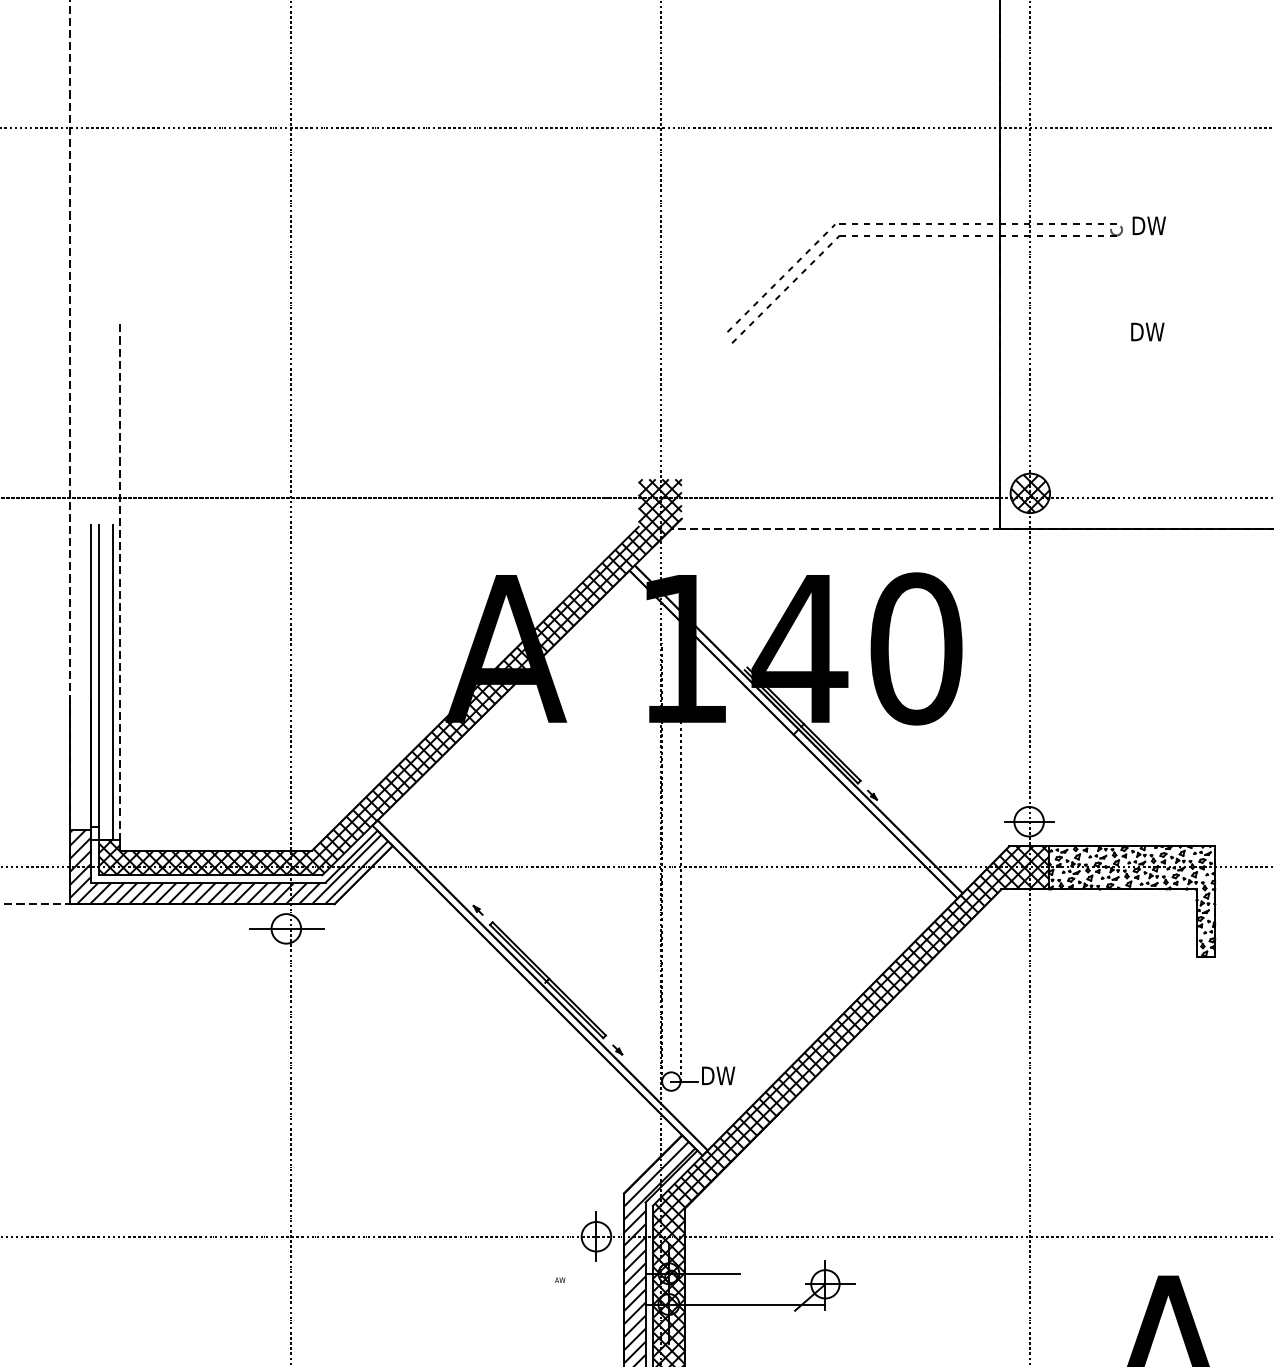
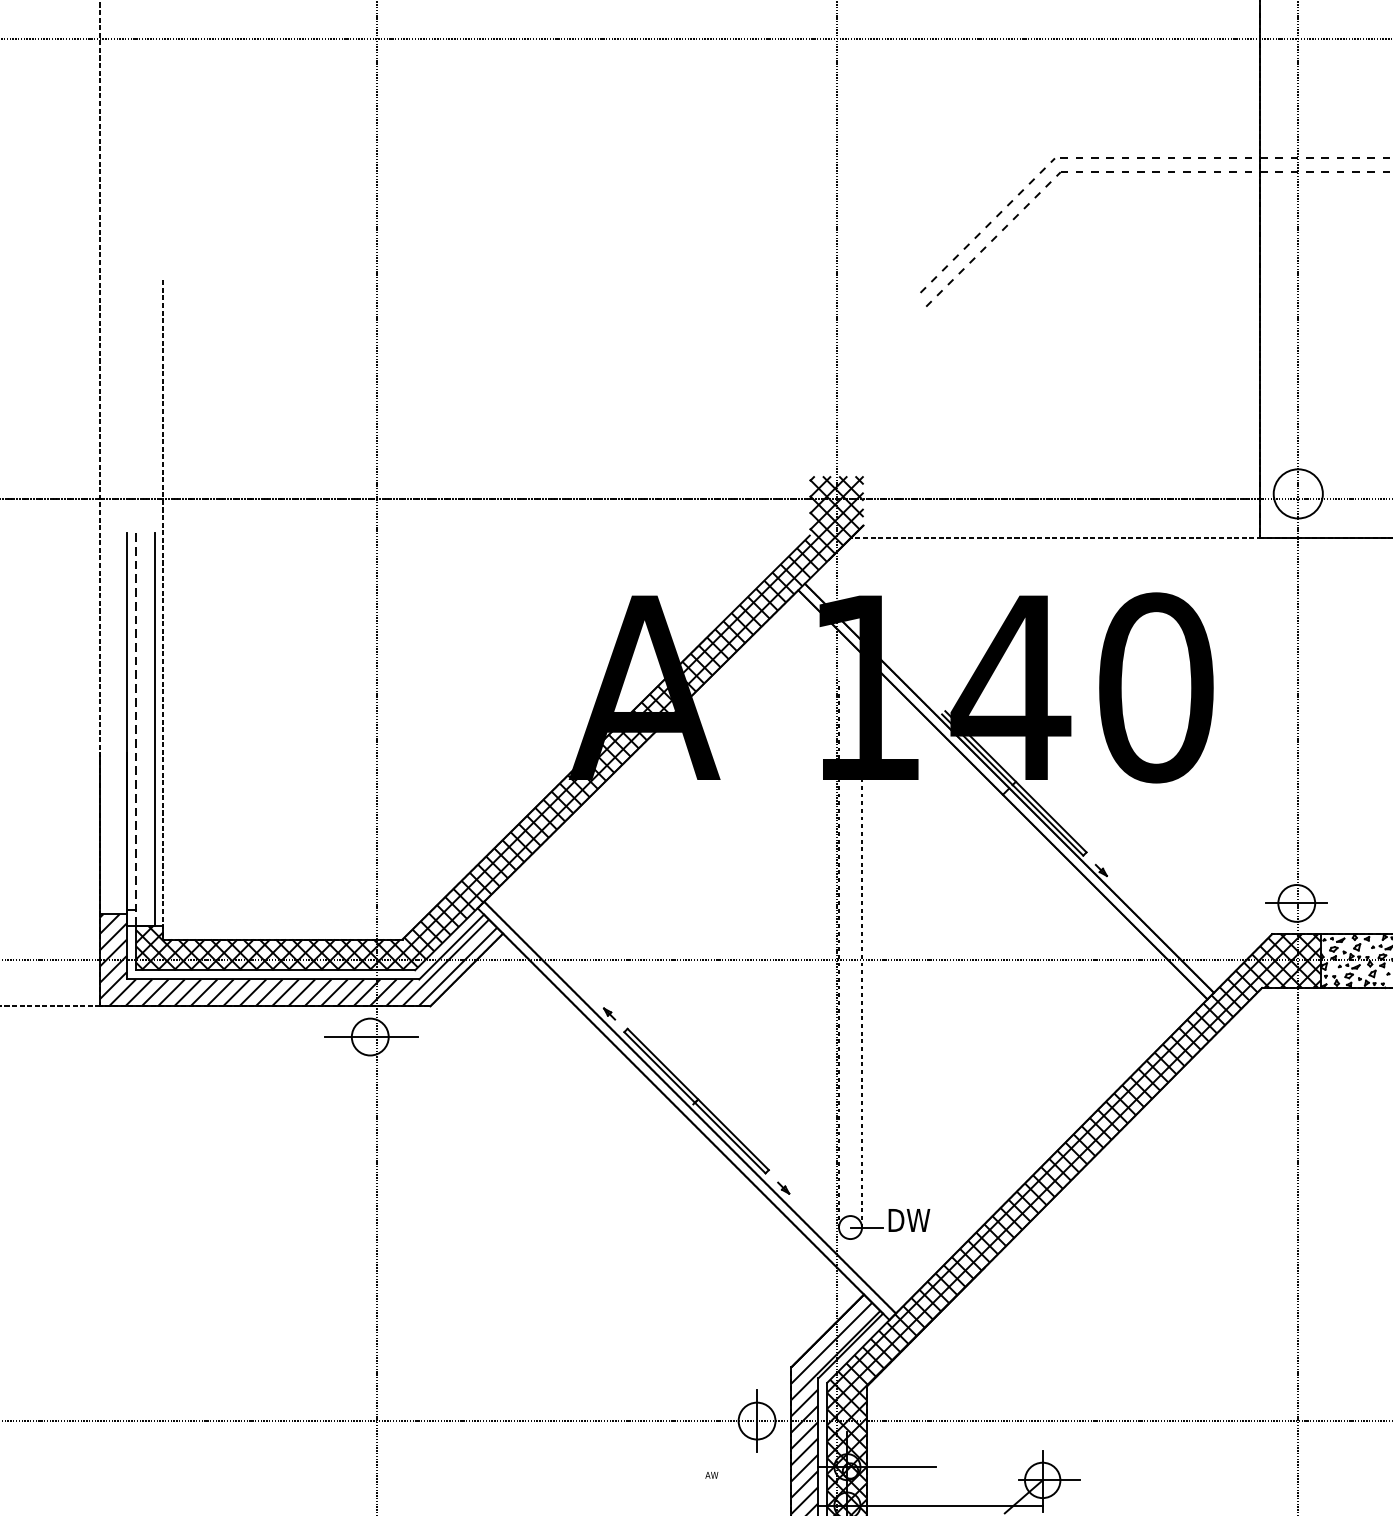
hatch: (1030, 493) -> (1298, 494), removed
line: (98, 682) -> (135, 729), solid -> dashed

